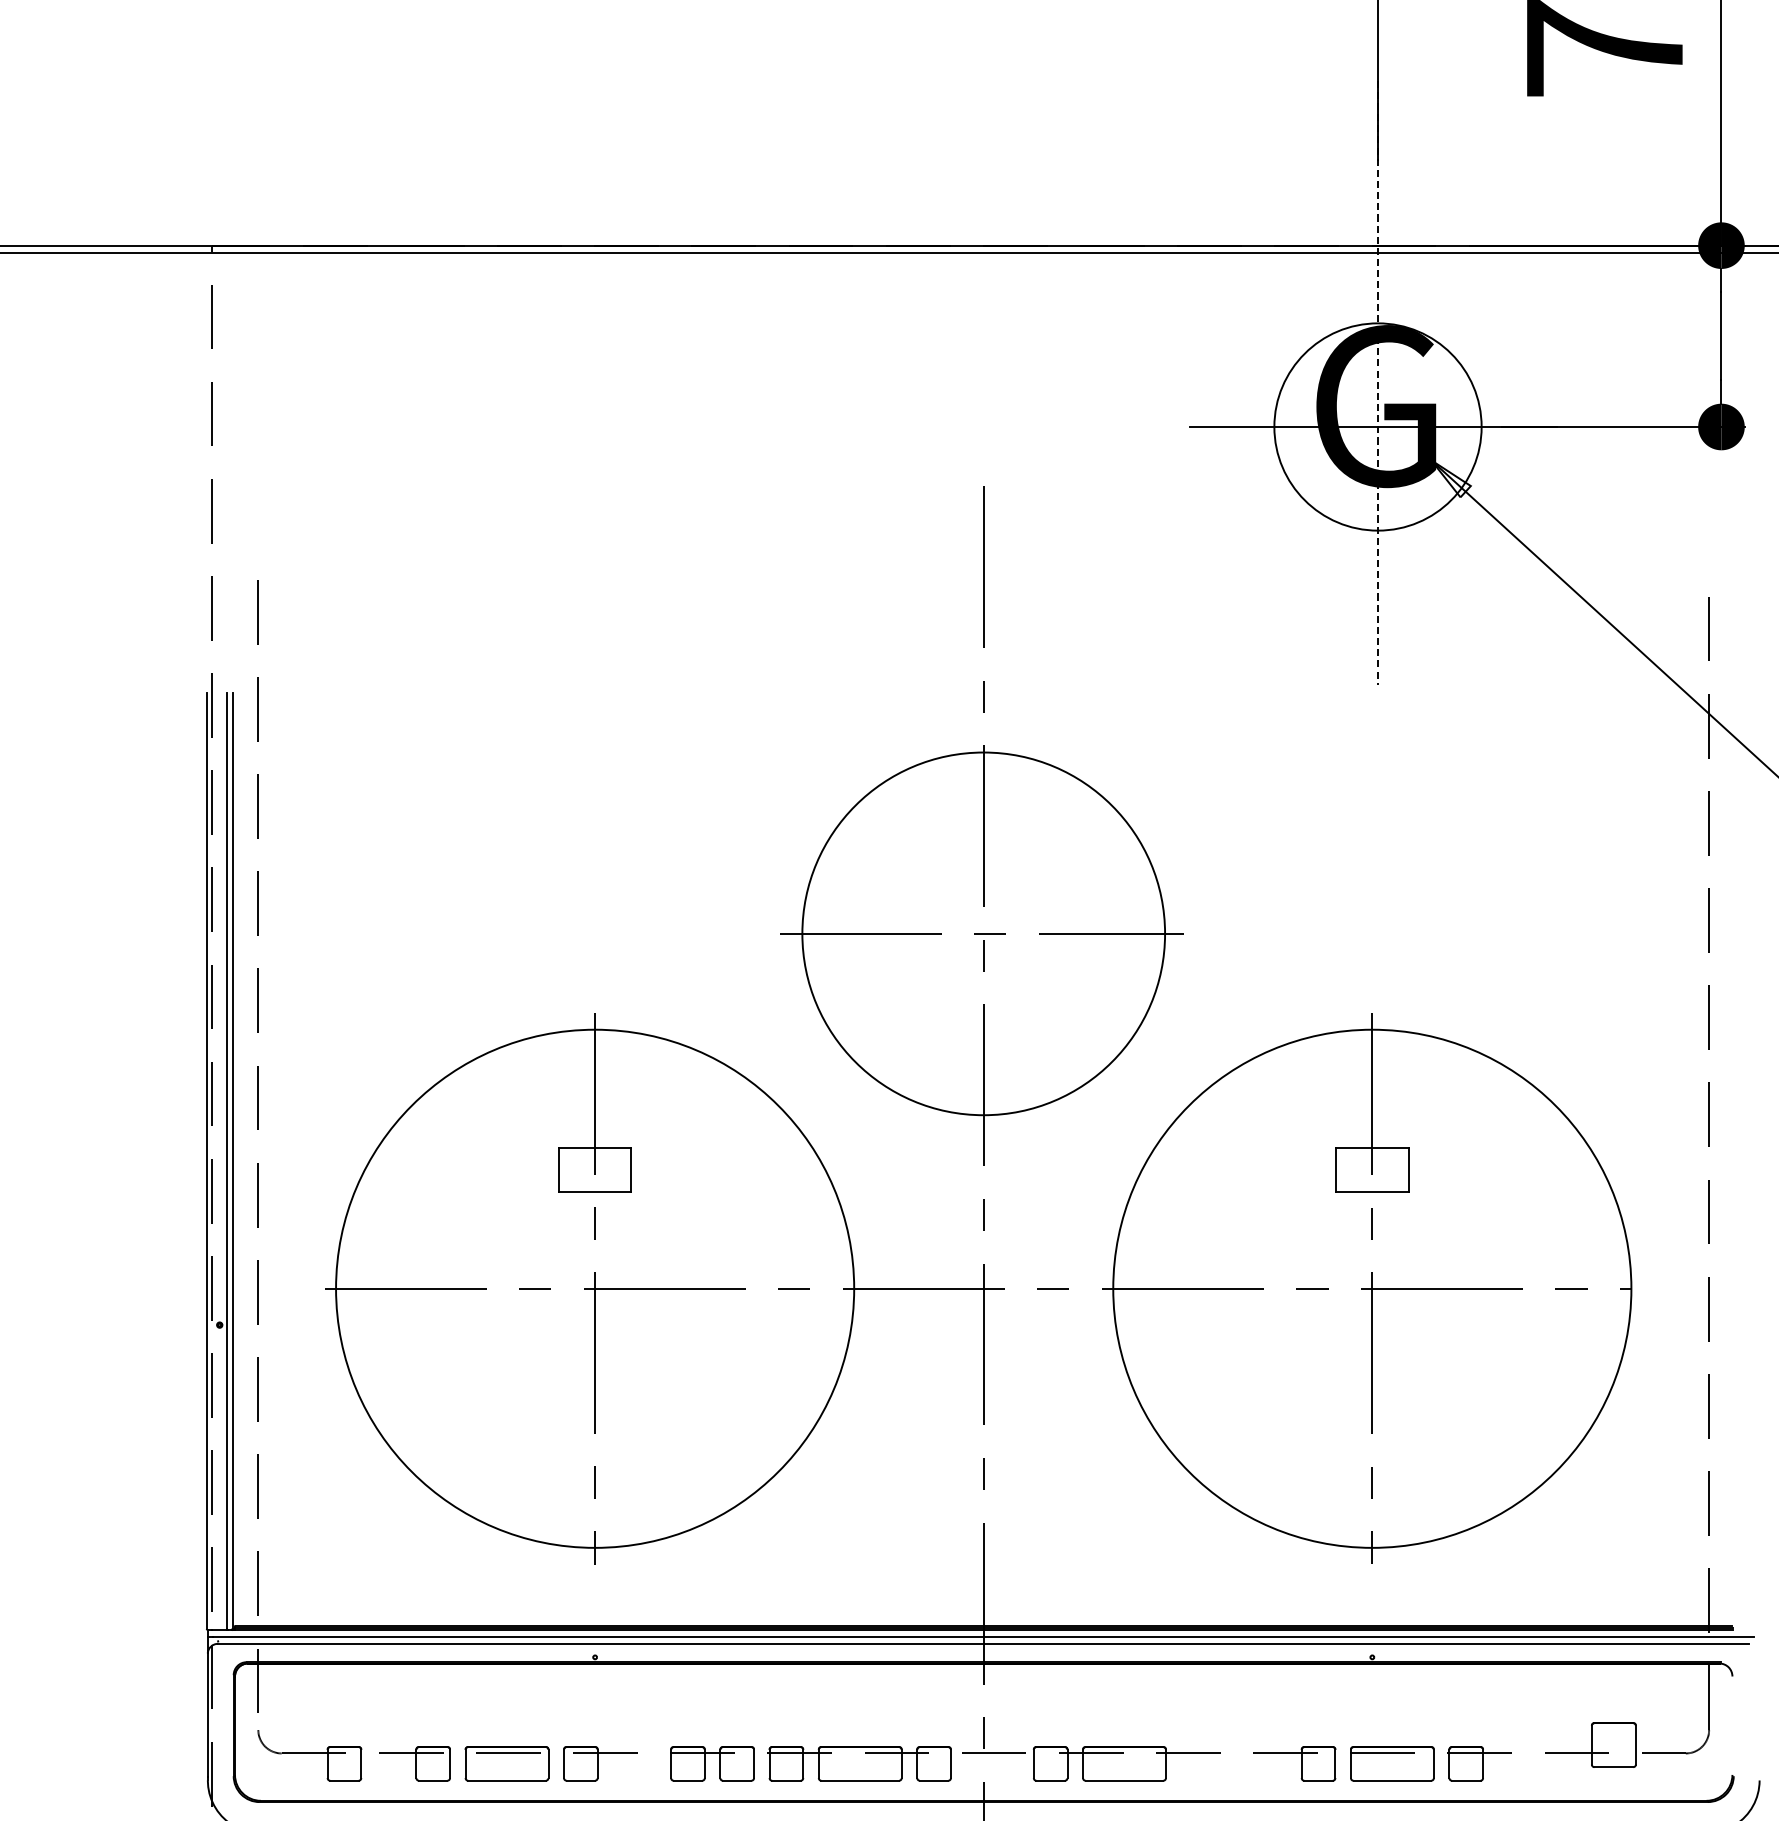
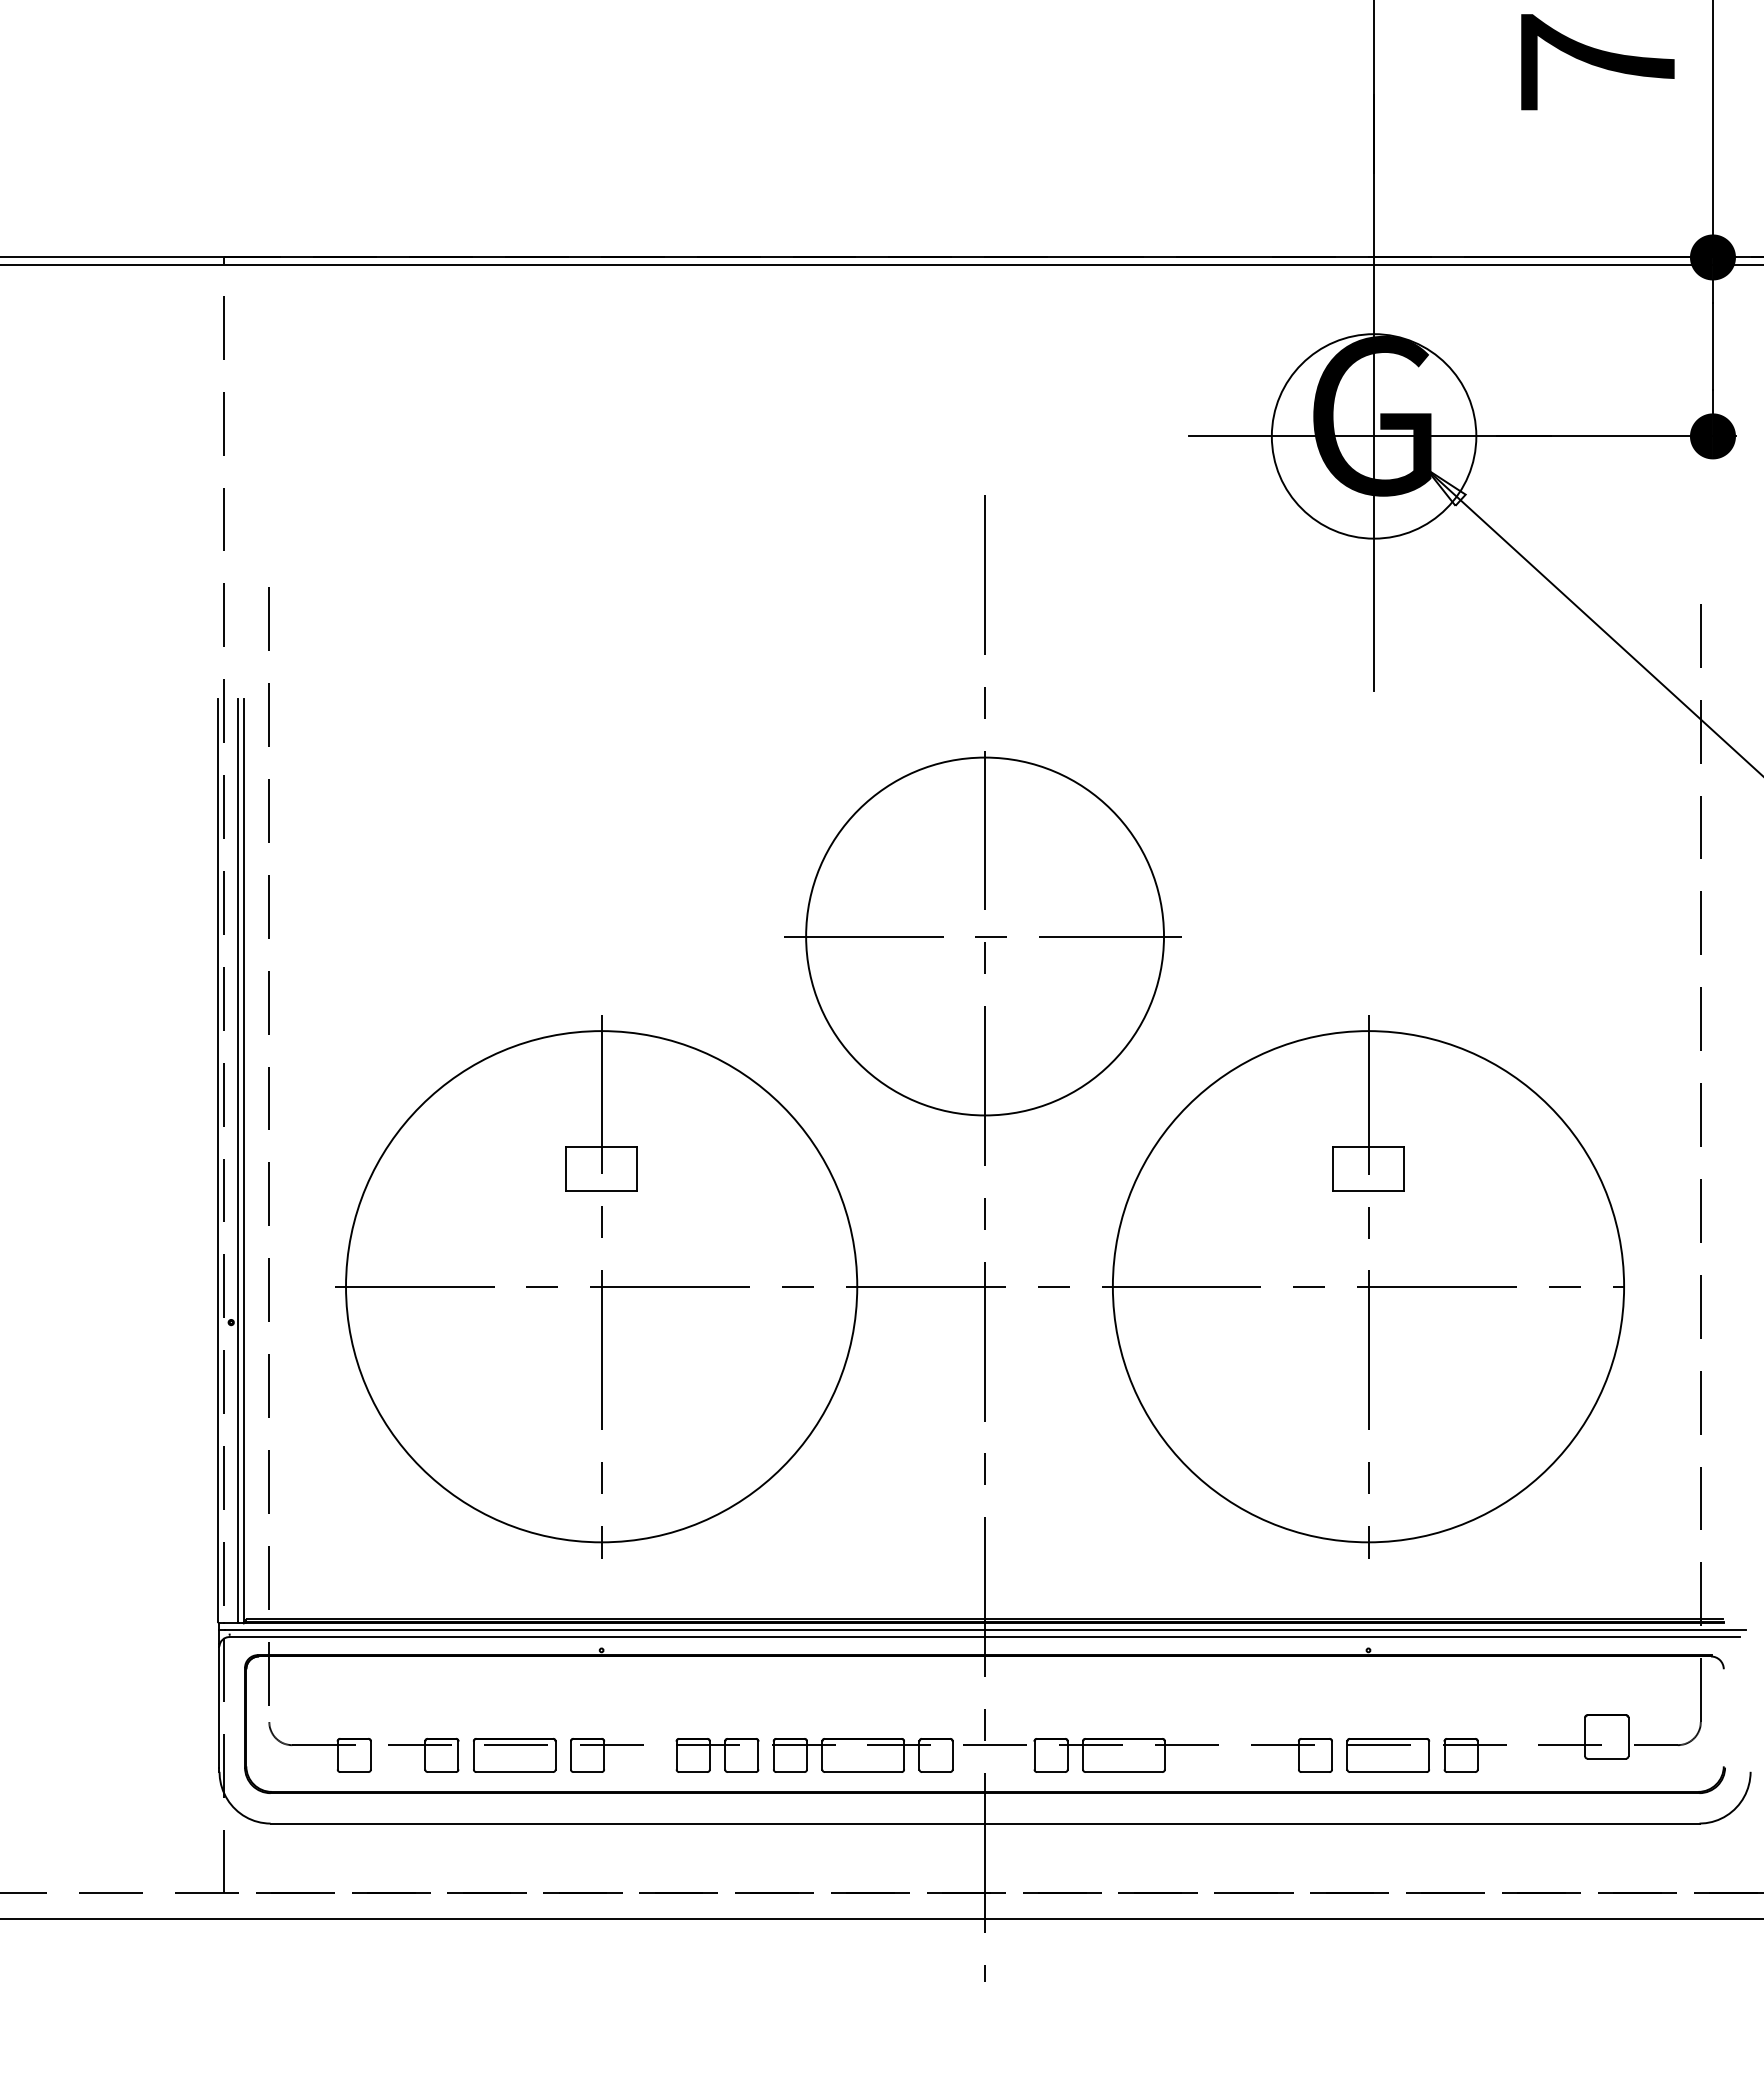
line: (1378, 382) -> (1374, 392), dashed -> solid

